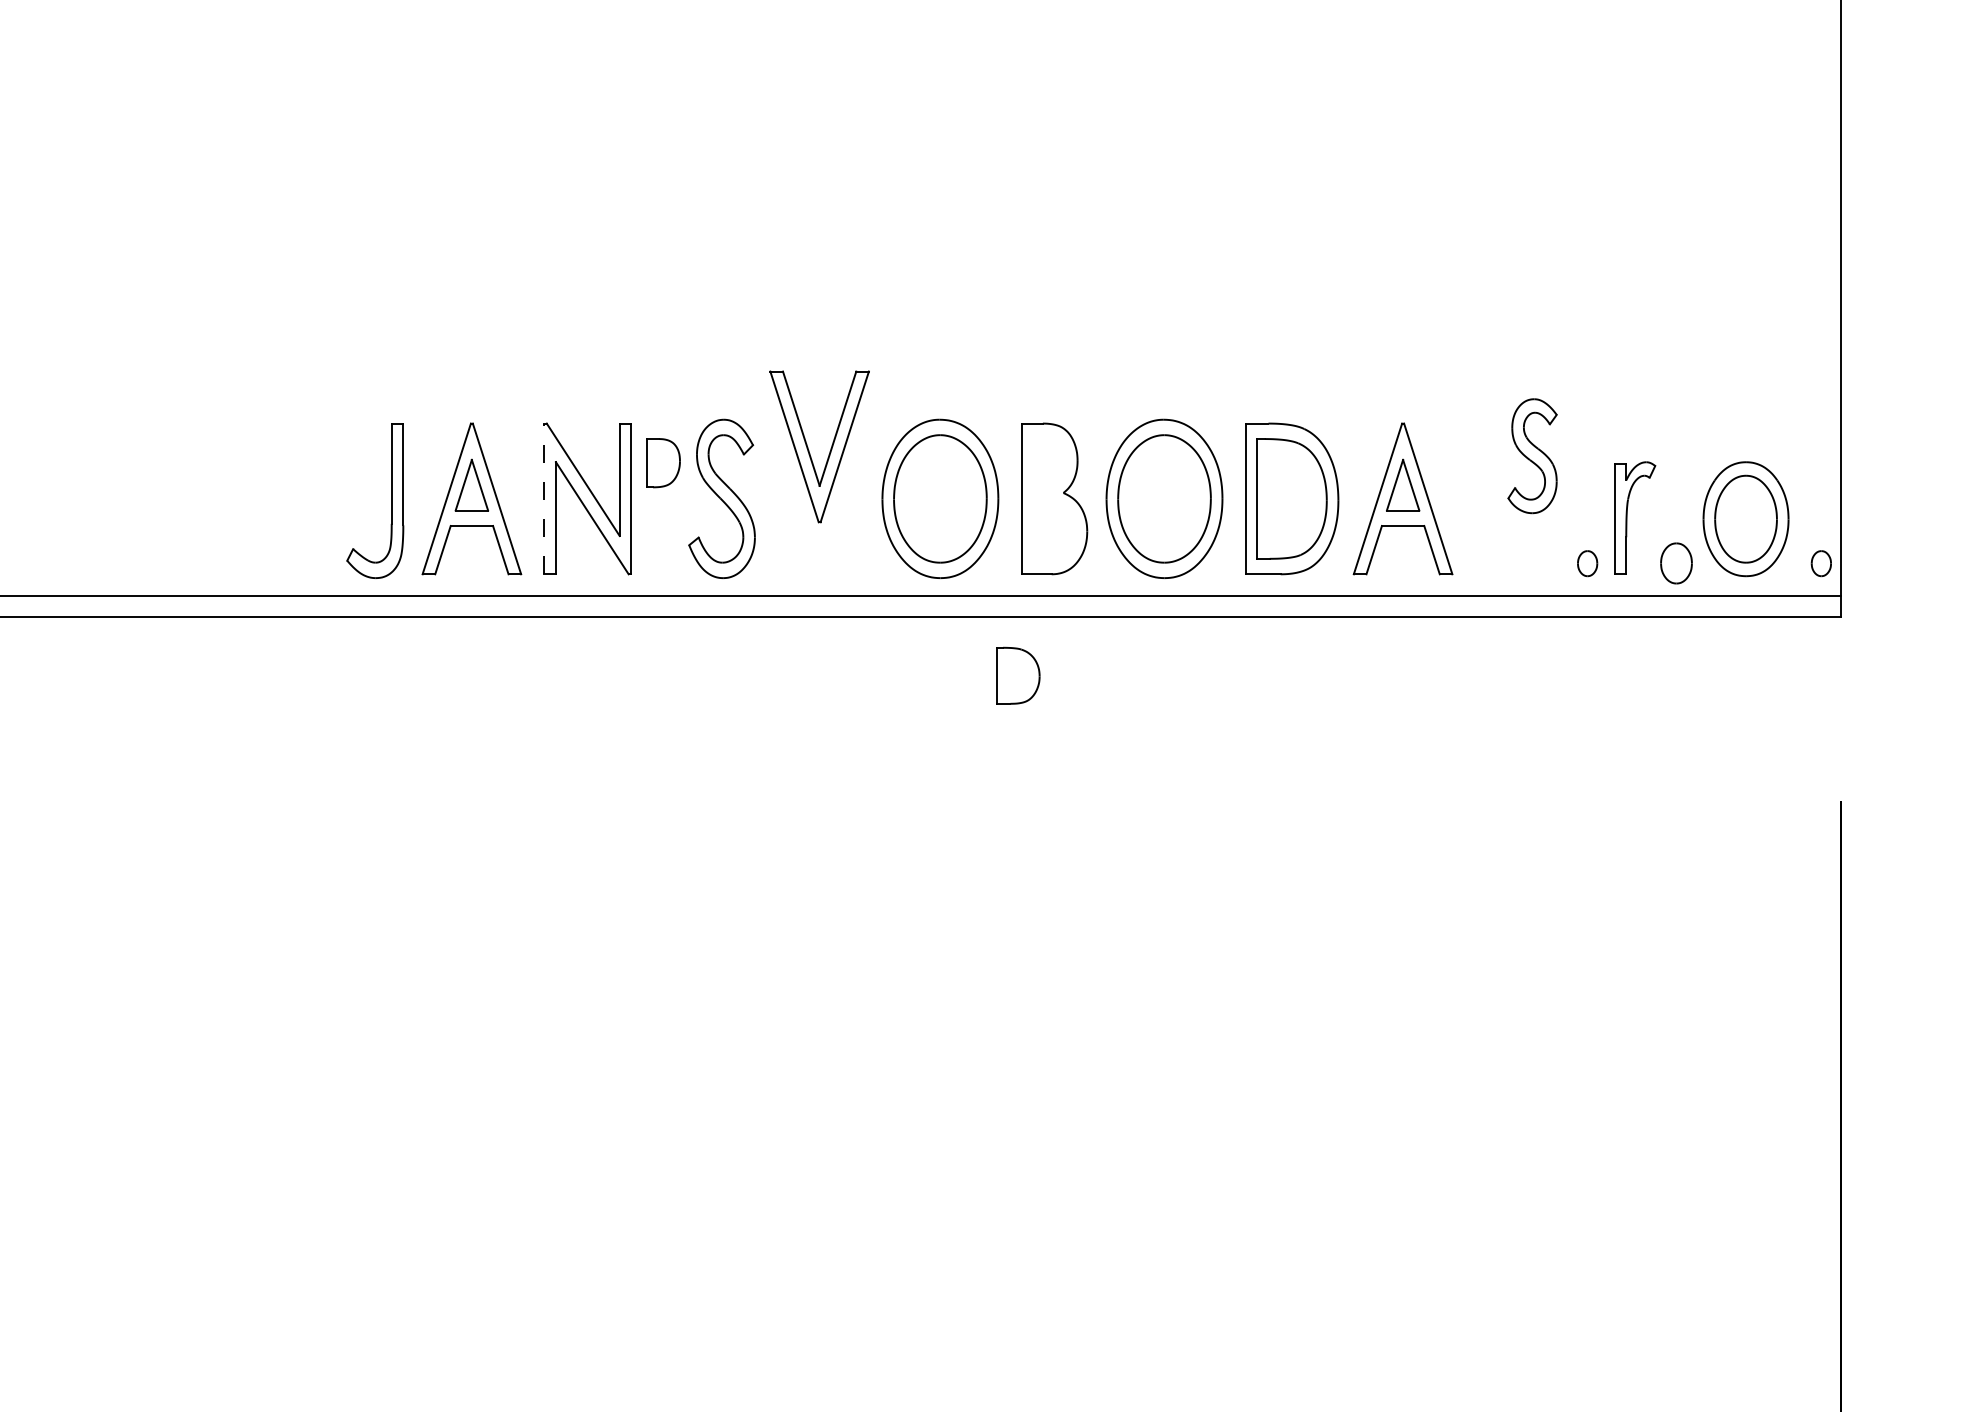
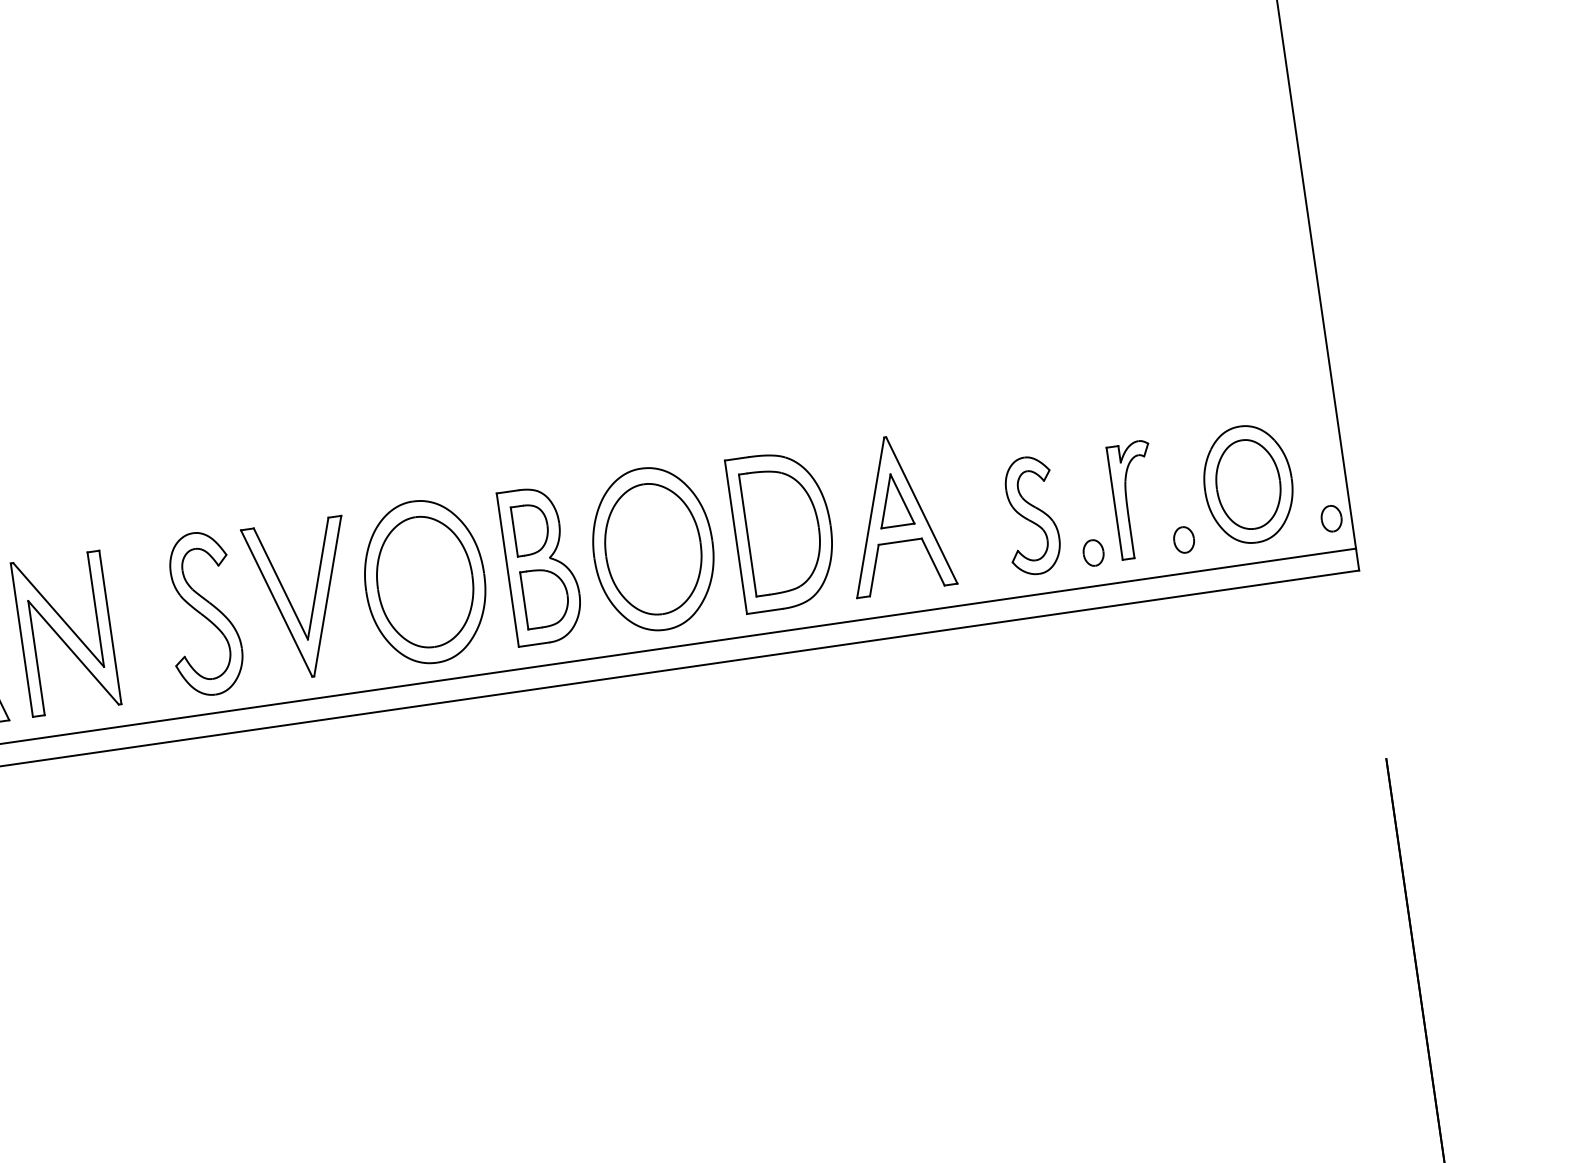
part: (809, 450) -> (292, 604), moved
part: (1532, 456) -> (1031, 516), moved
part: (663, 463) -> (531, 530), moved
line: (544, 498) -> (21, 639), dashed -> solid
part: (1676, 563) -> (1184, 539), size x0.62
part: (1018, 675) -> (545, 597), moved

